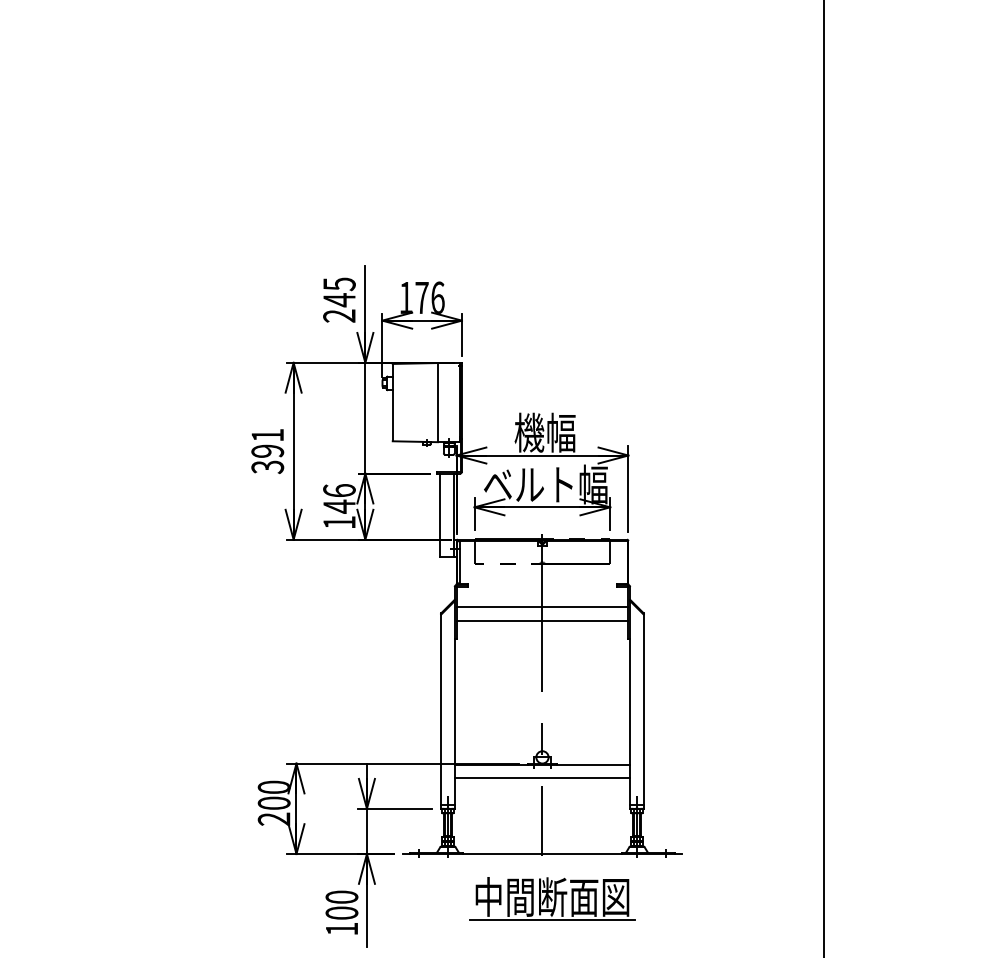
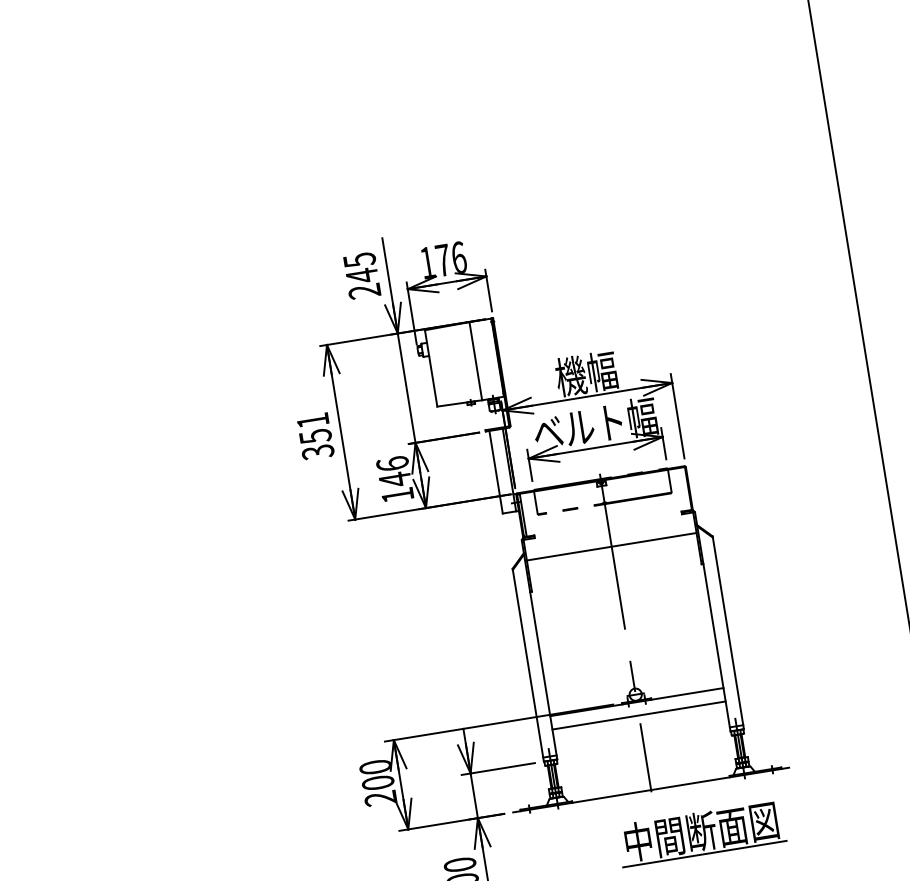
text: (267, 451) -> (315, 436), 391 -> 351
line: (542, 621) -> (613, 560), removed
part: (552, 898) -> (701, 833), moved

